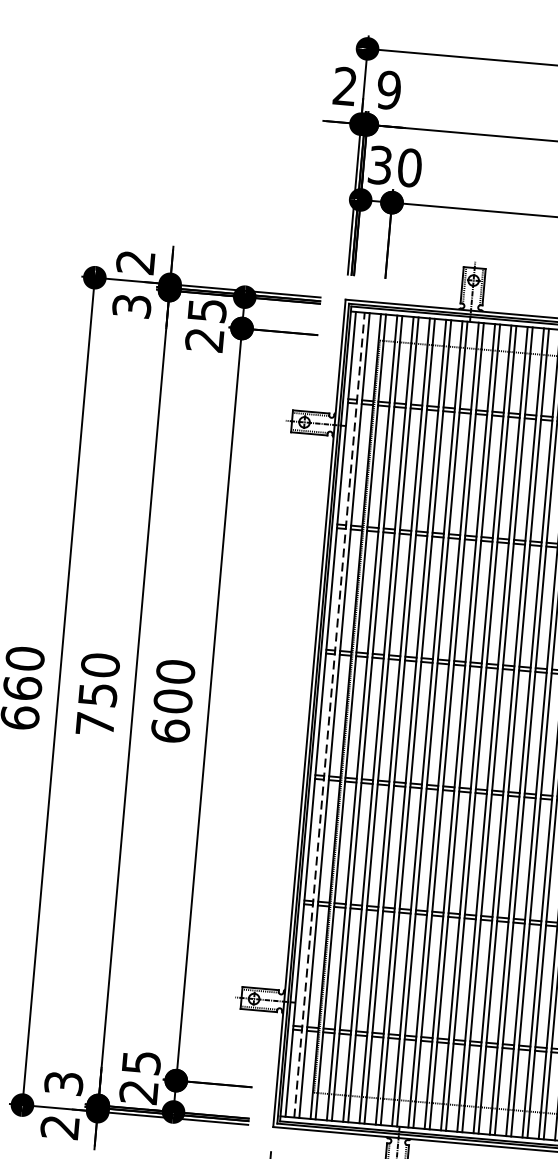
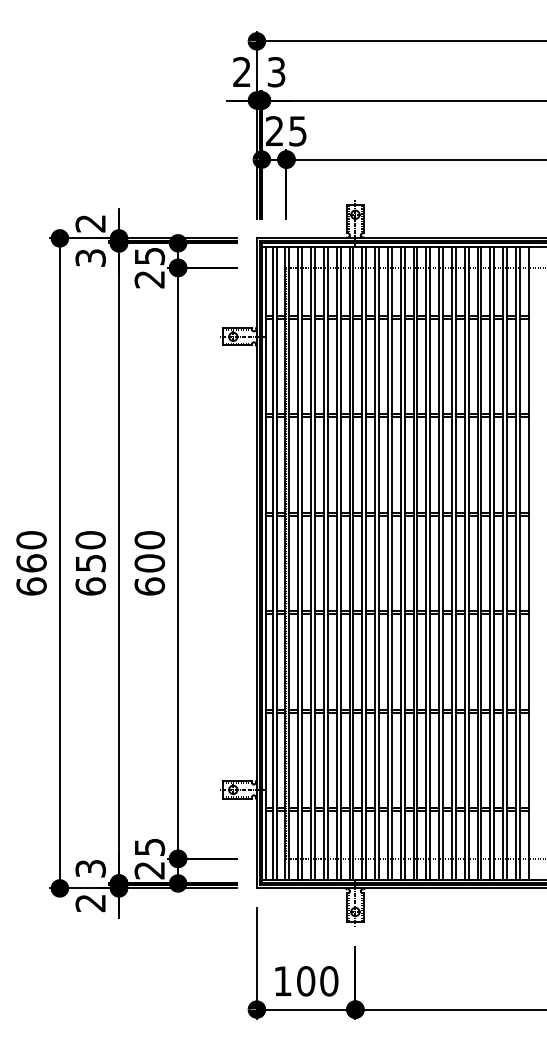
text: (389, 90) -> (276, 72), 9 -> 3
text: (395, 166) -> (286, 131), 30 -> 25
line: (329, 713) -> (272, 562), dashed -> solid
text: (95, 724) -> (90, 586), 750 -> 650

